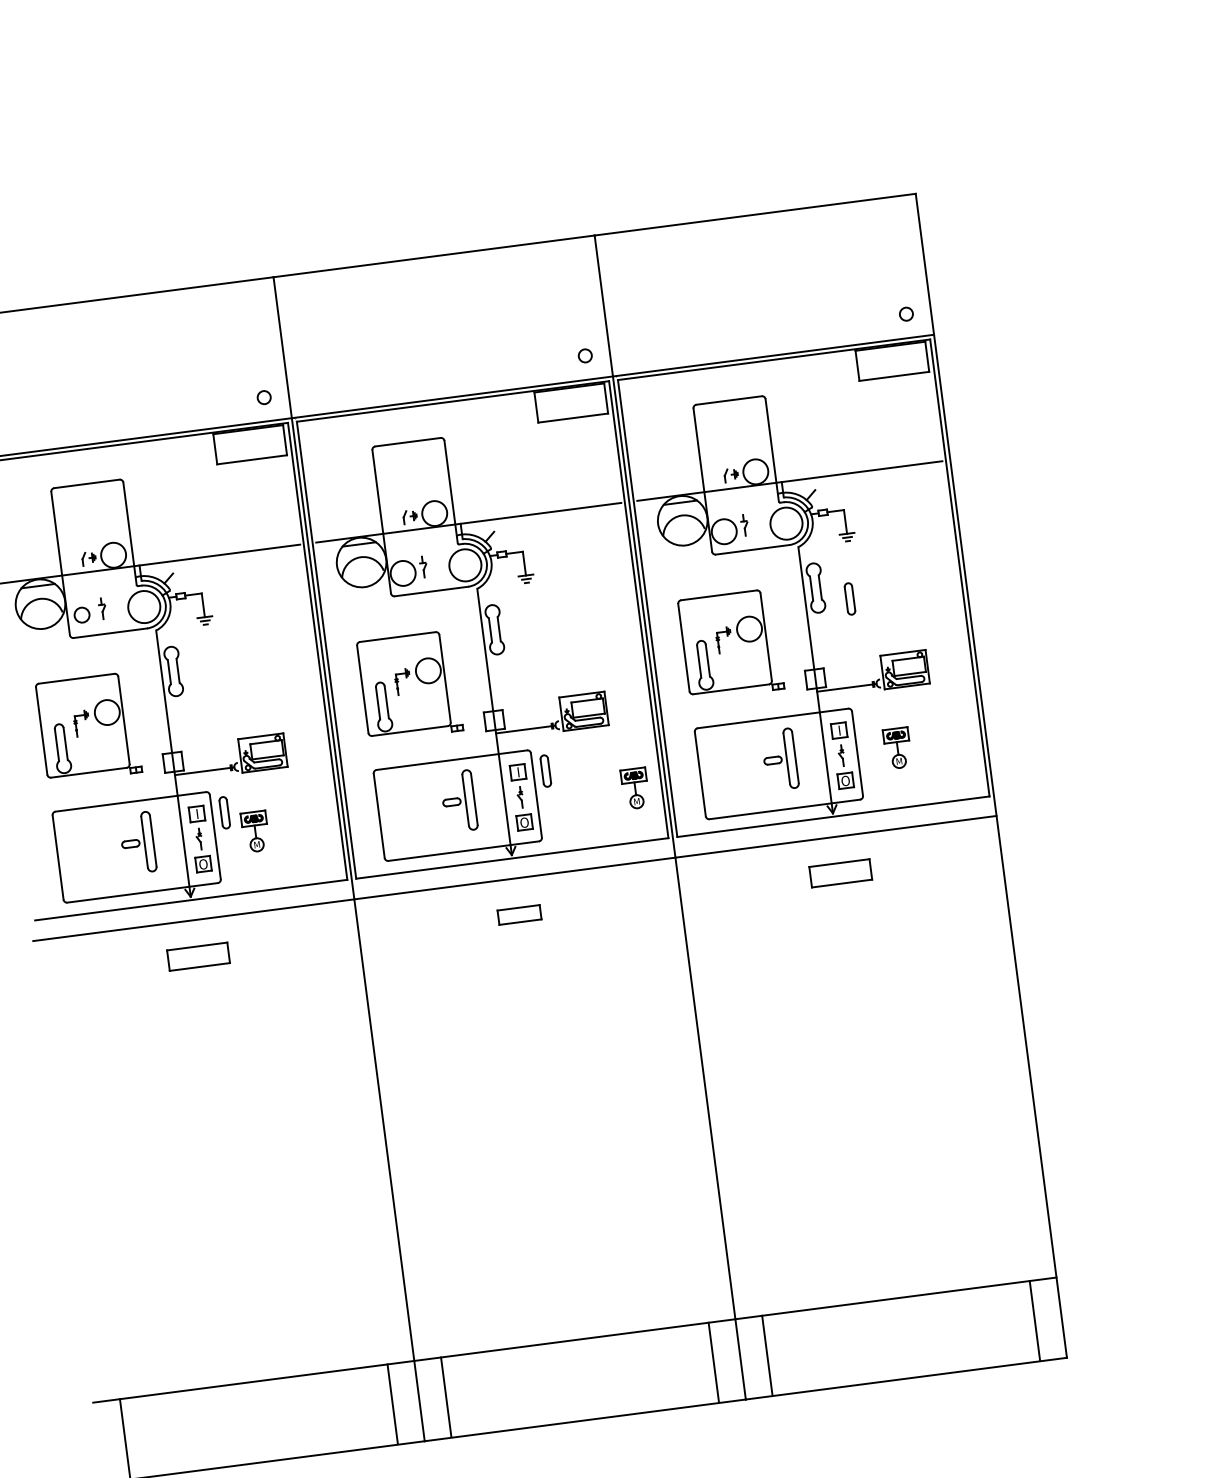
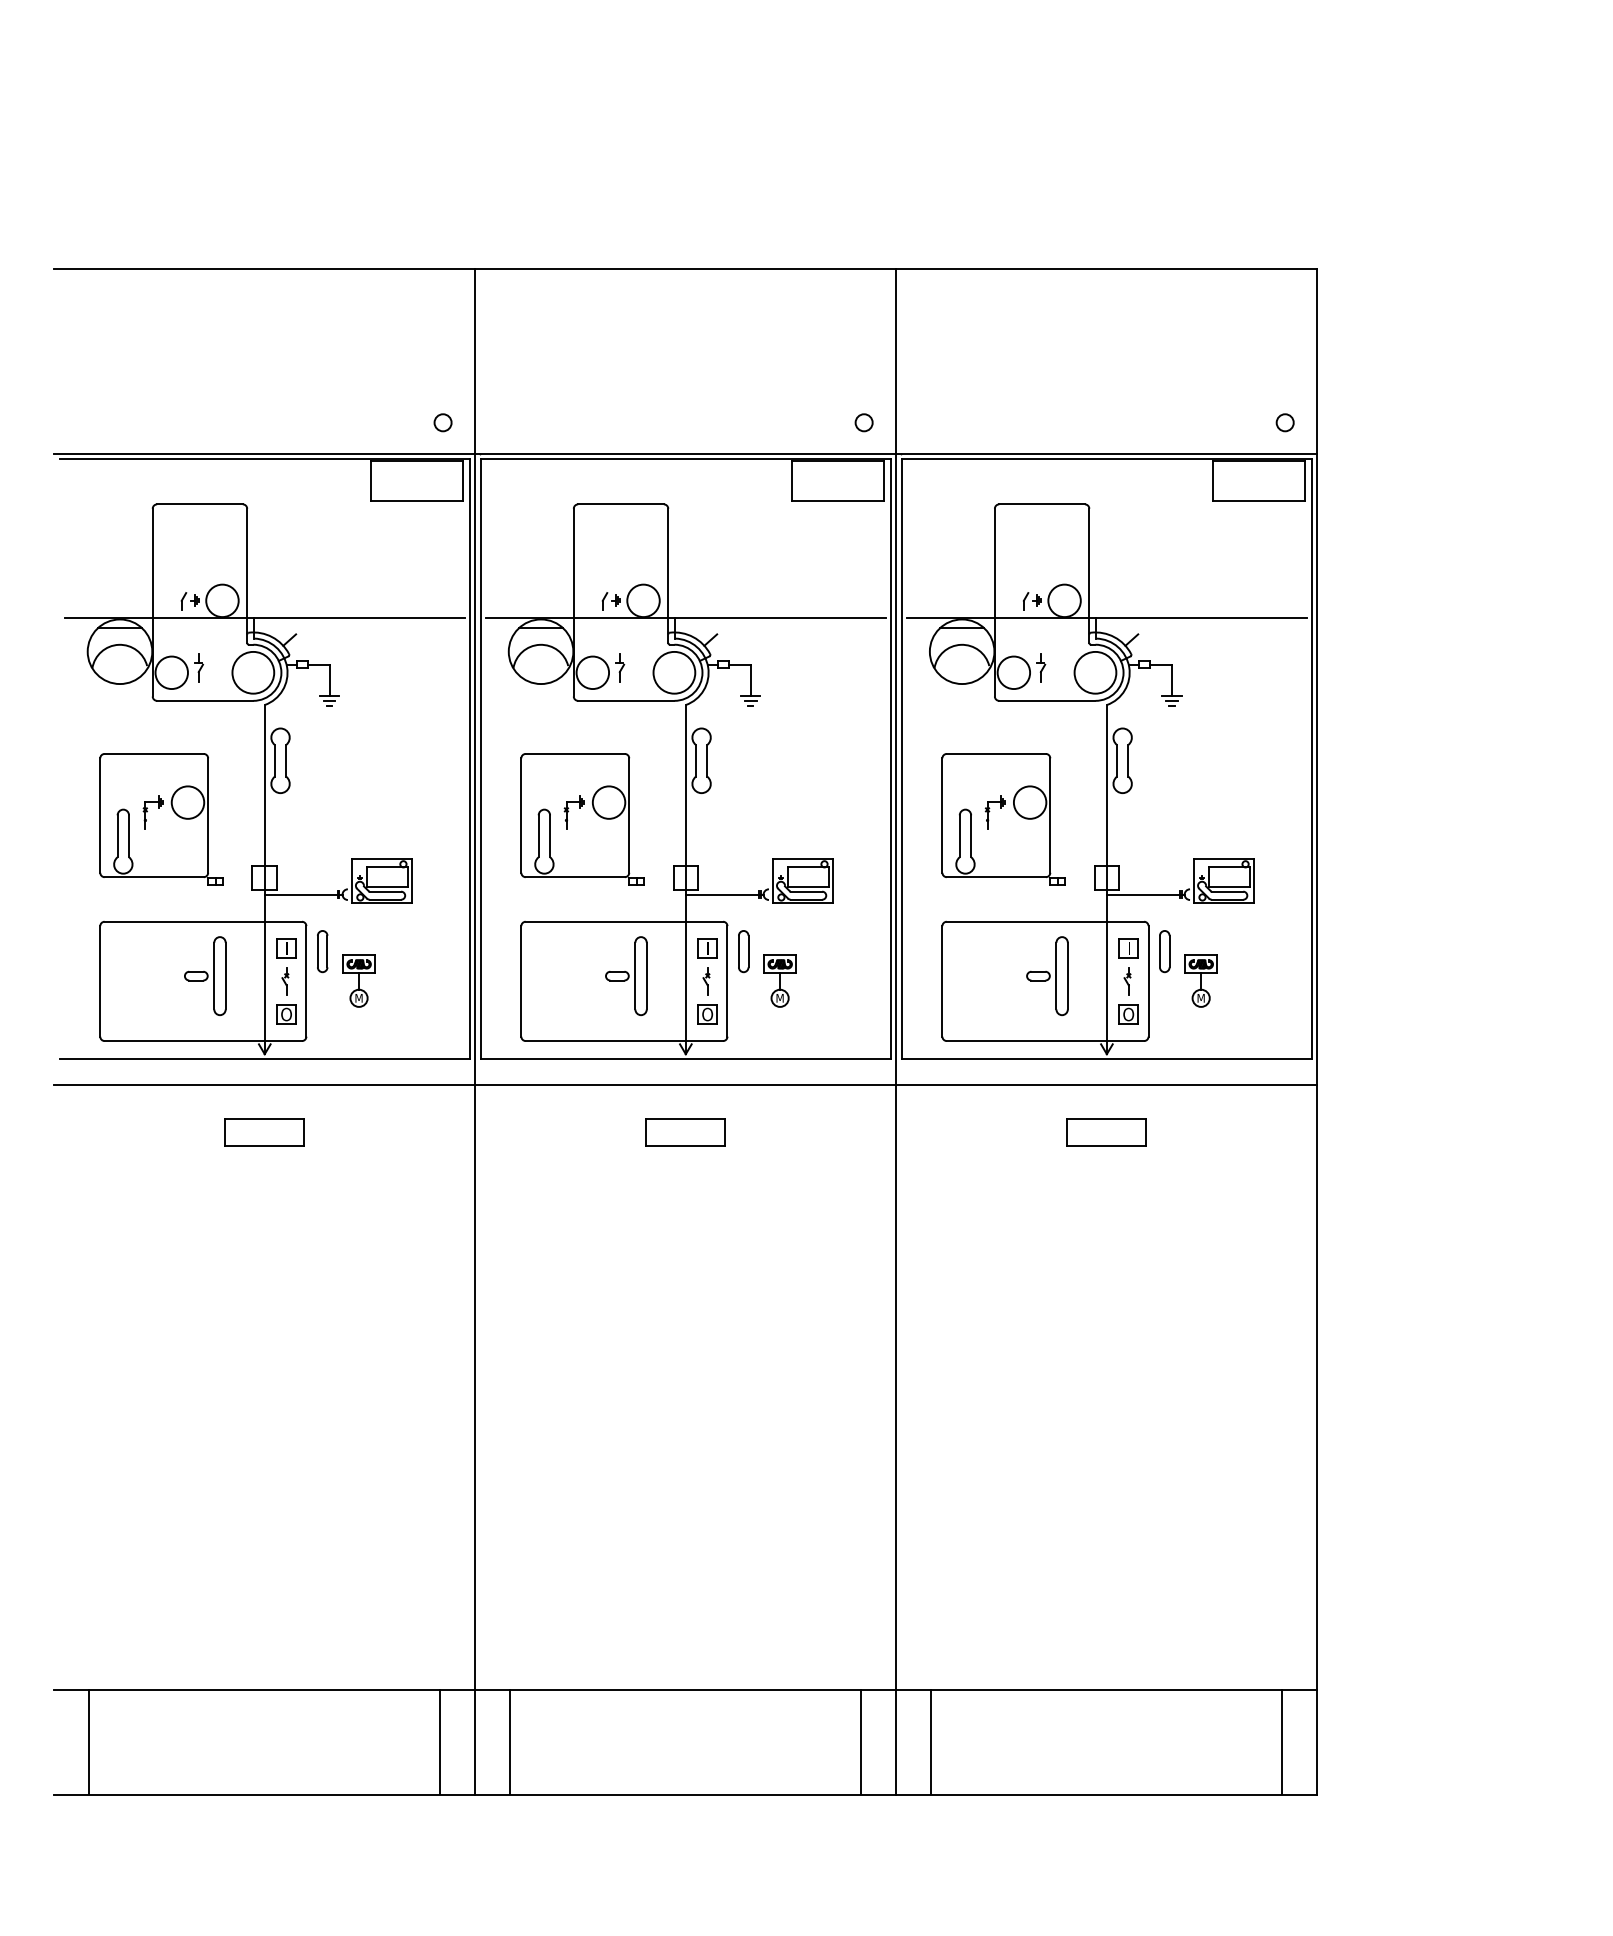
part: (849, 598) -> (1164, 951), moved
circle: (81, 614) -> (171, 672), size x1.67
part: (634, 788) -> (779, 980), moved
part: (519, 914) -> (685, 1132), size x1.43

